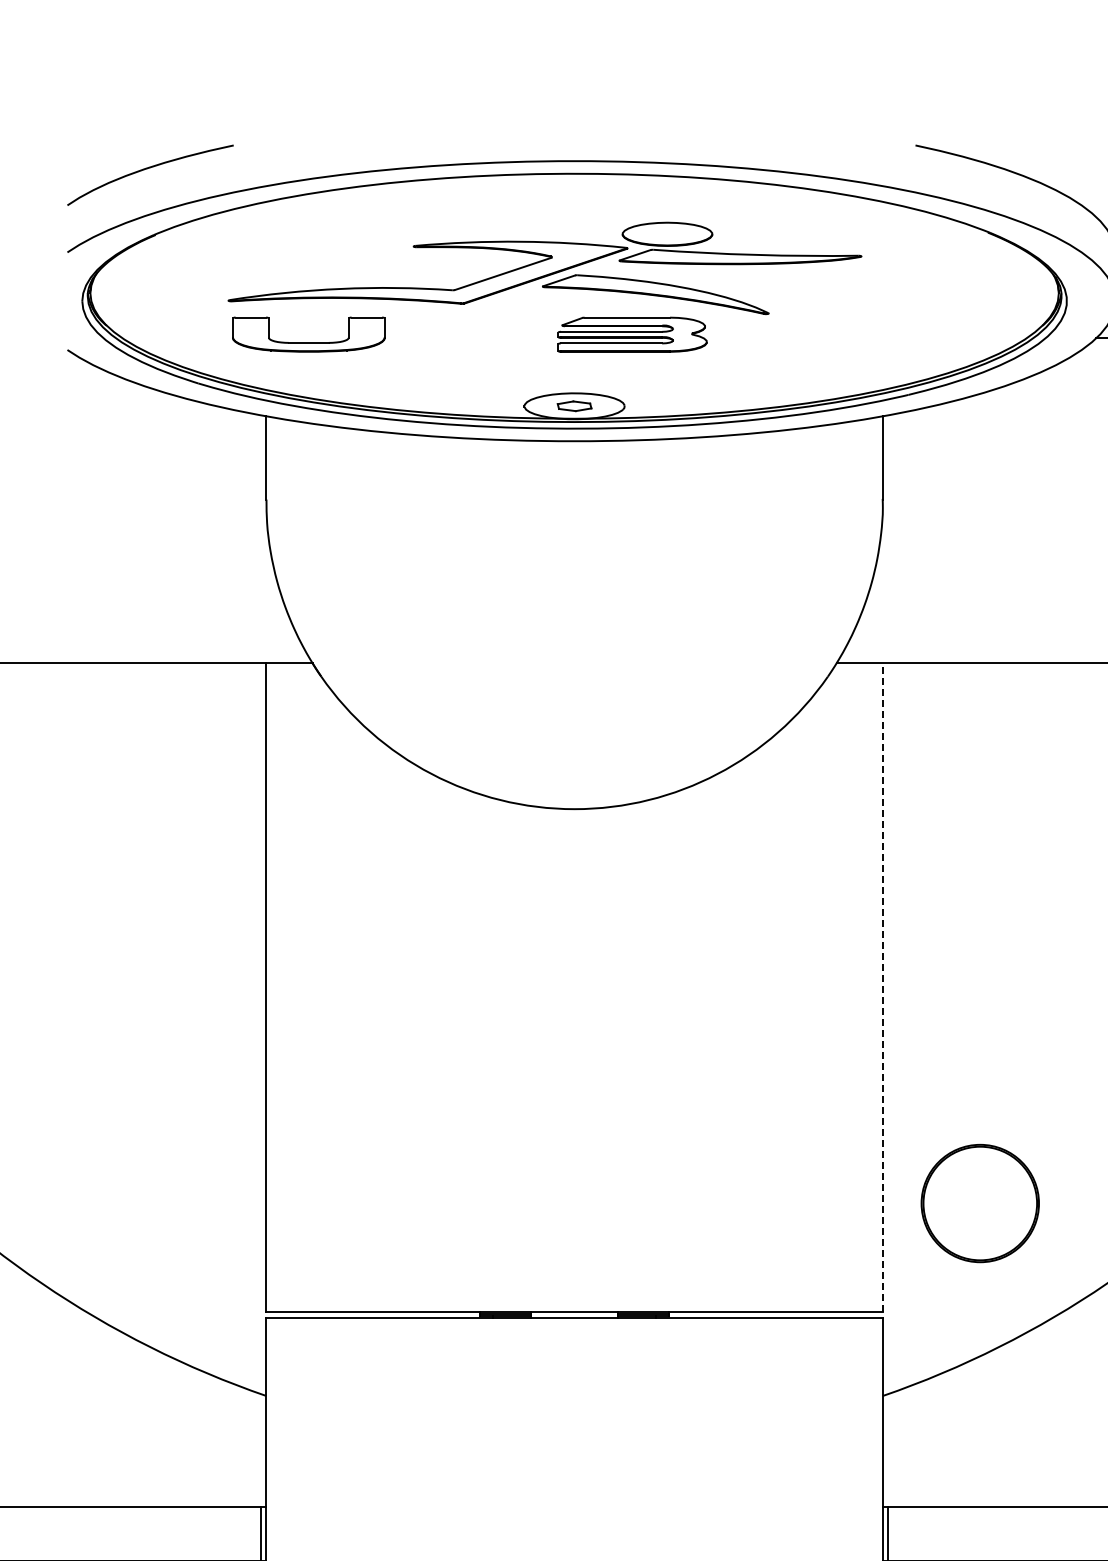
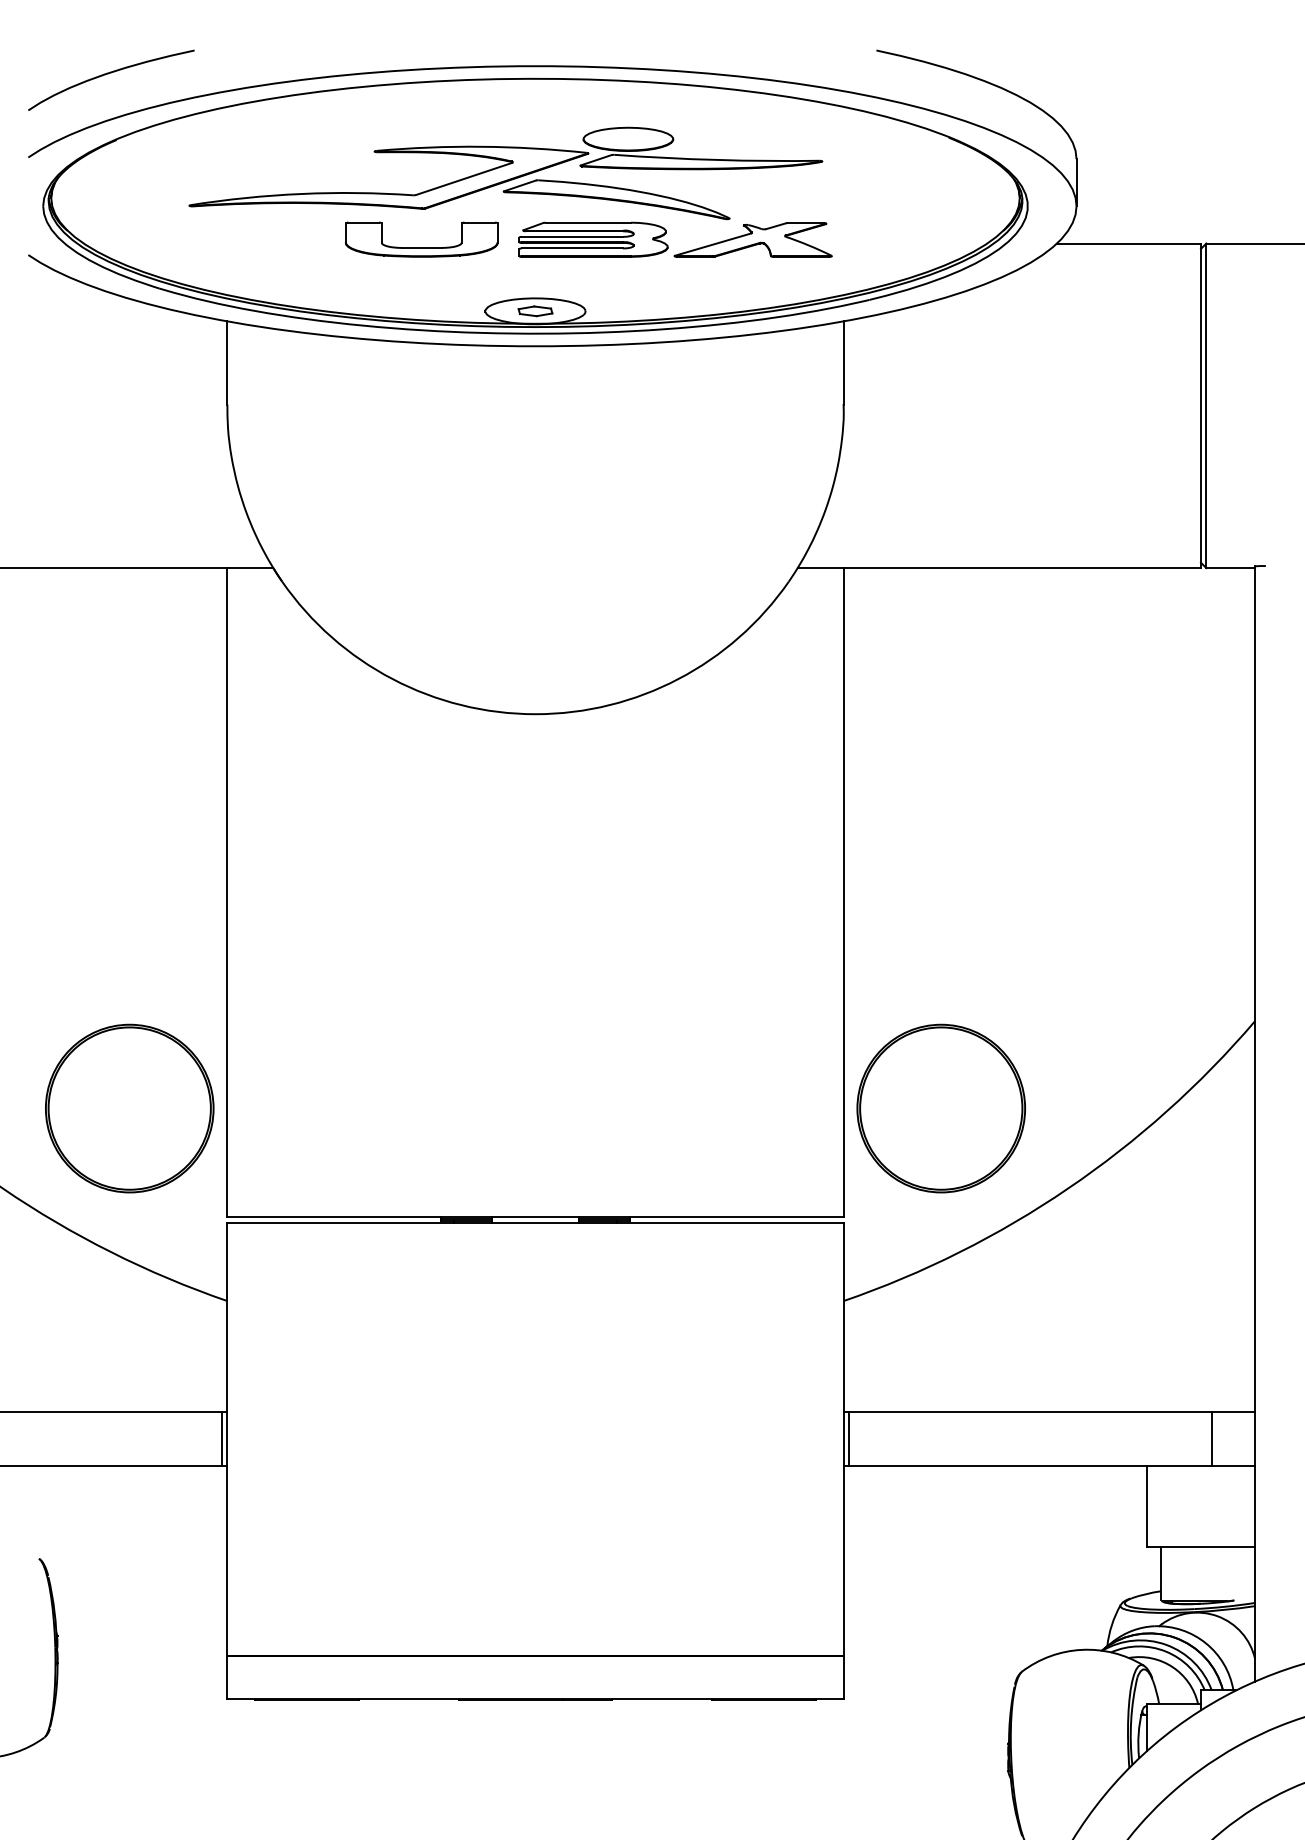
part: (791, 334) -> (752, 239), added
part: (308, 342) -> (421, 247), moved
line: (882, 987) -> (843, 892), dashed -> solid
part: (168, 1203) -> (129, 1108), added
part: (979, 1203) -> (940, 1108), size x1.43

